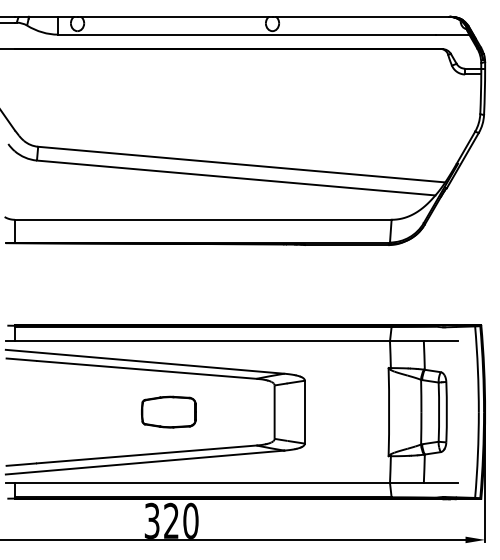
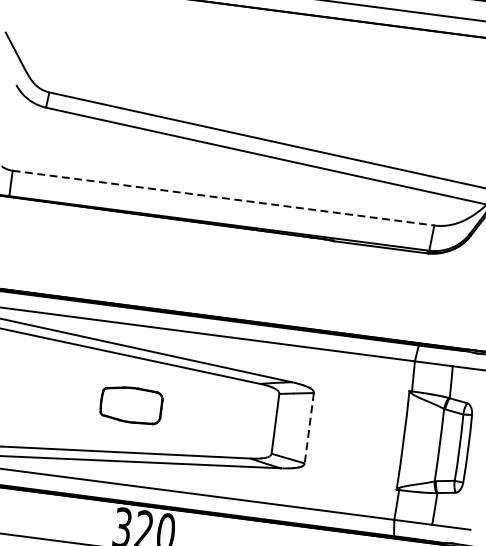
line: (203, 219) -> (223, 197), solid -> dashed
part: (168, 411) -> (131, 404), moved
line: (304, 412) -> (308, 428), solid -> dashed

